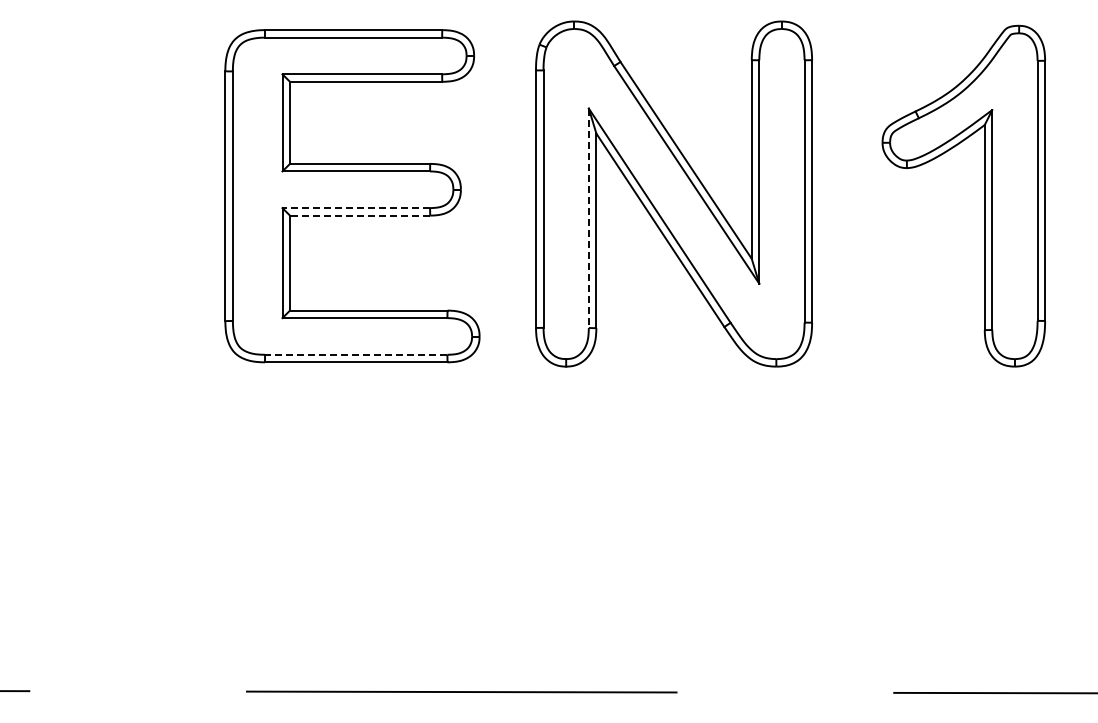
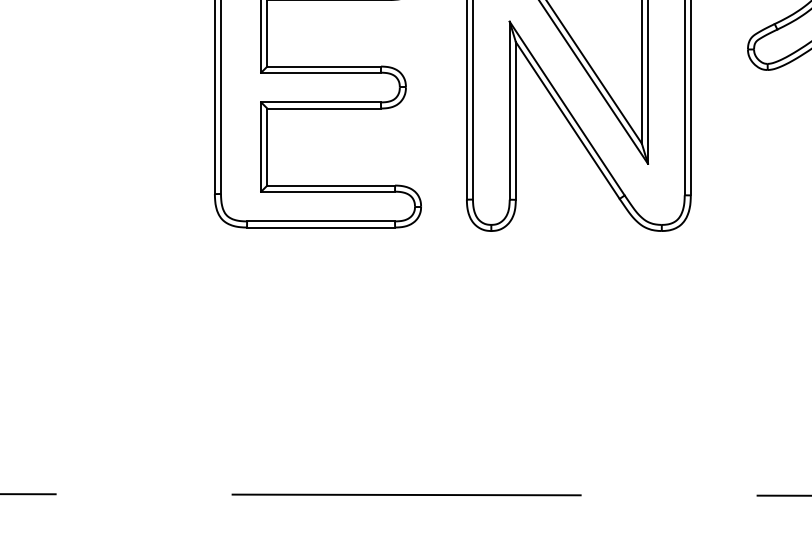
line: (356, 208) -> (321, 102), dashed -> solid
line: (359, 215) -> (323, 108), dashed -> solid
line: (588, 218) -> (509, 110), dashed -> solid
line: (355, 354) -> (320, 221), dashed -> solid

